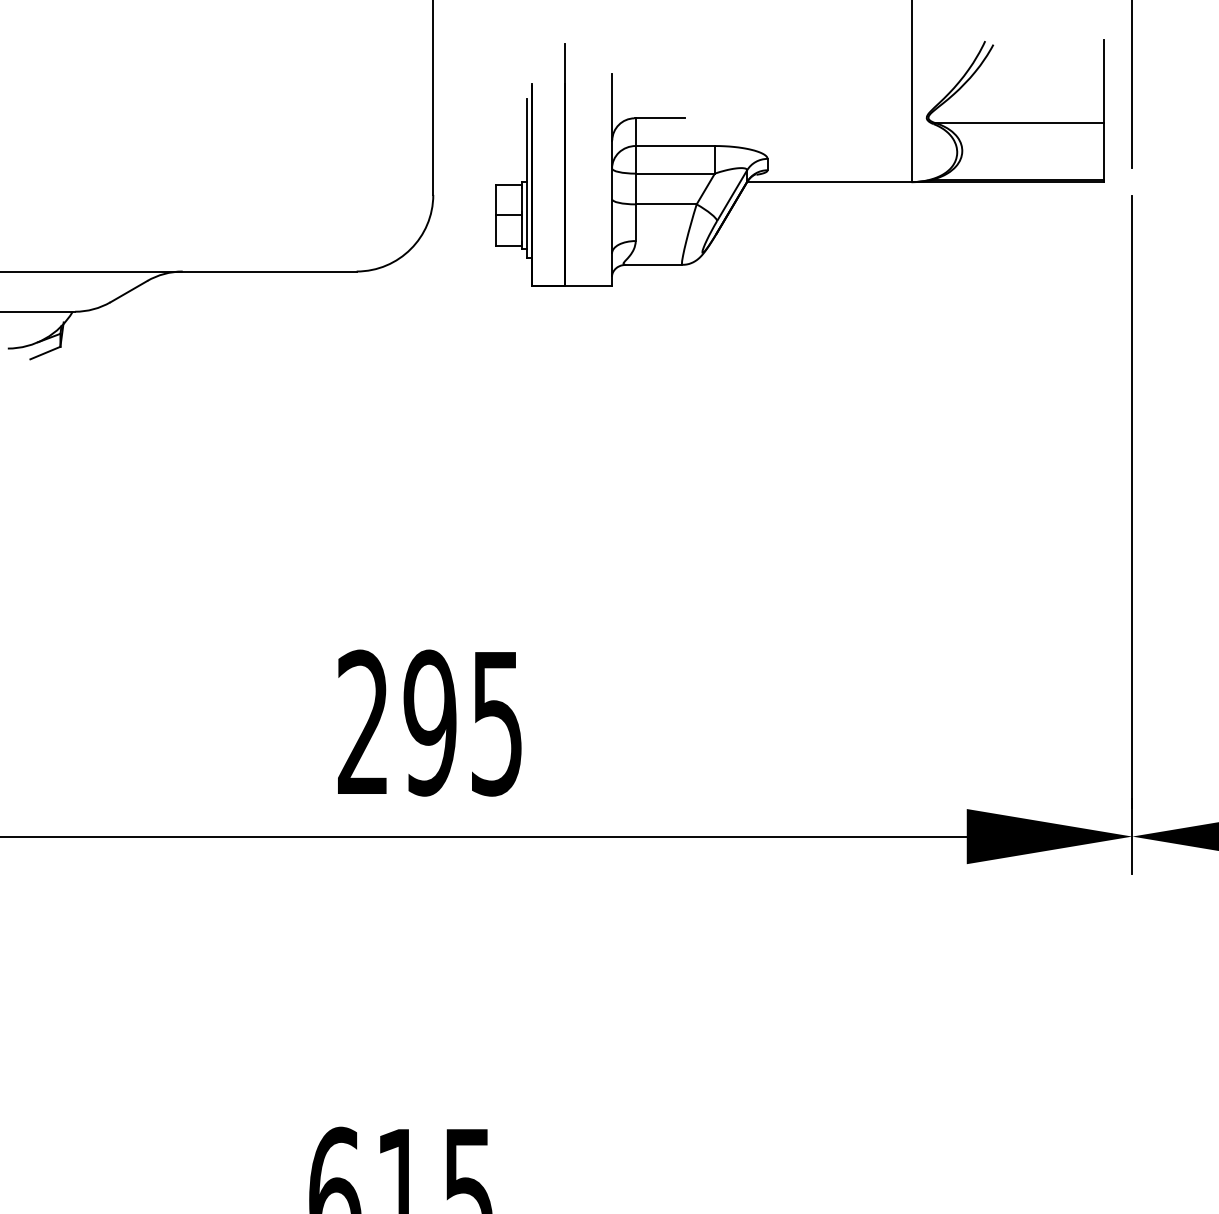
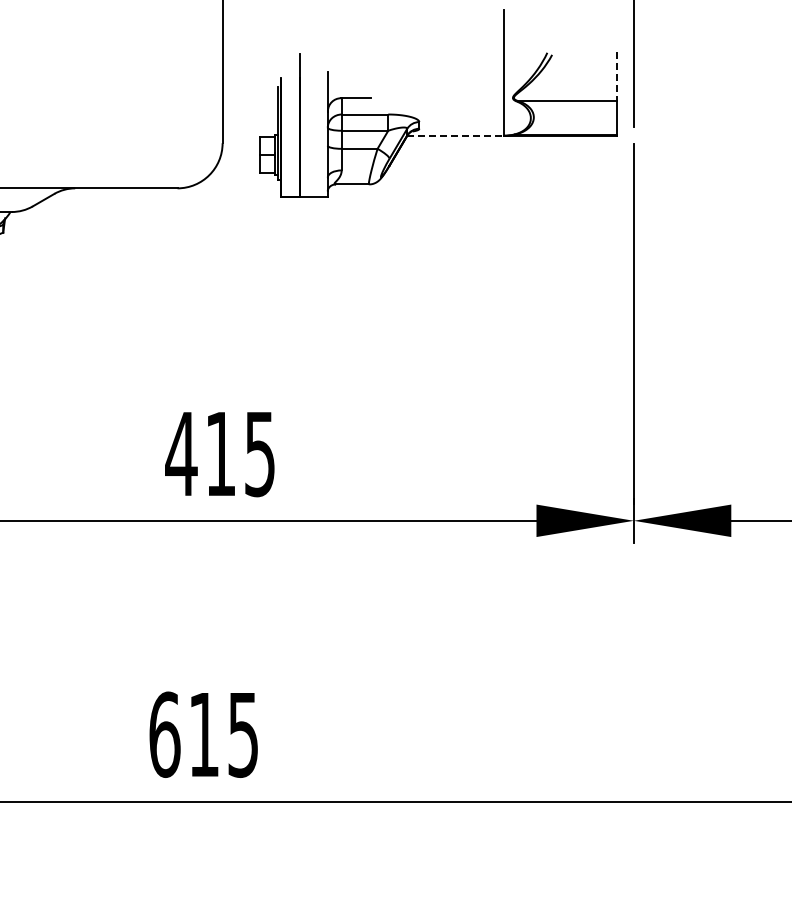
line: (1104, 83) -> (617, 77), solid -> dashed
line: (830, 181) -> (456, 135), solid -> dashed
text: (395, 722) -> (200, 453), 295 -> 415

